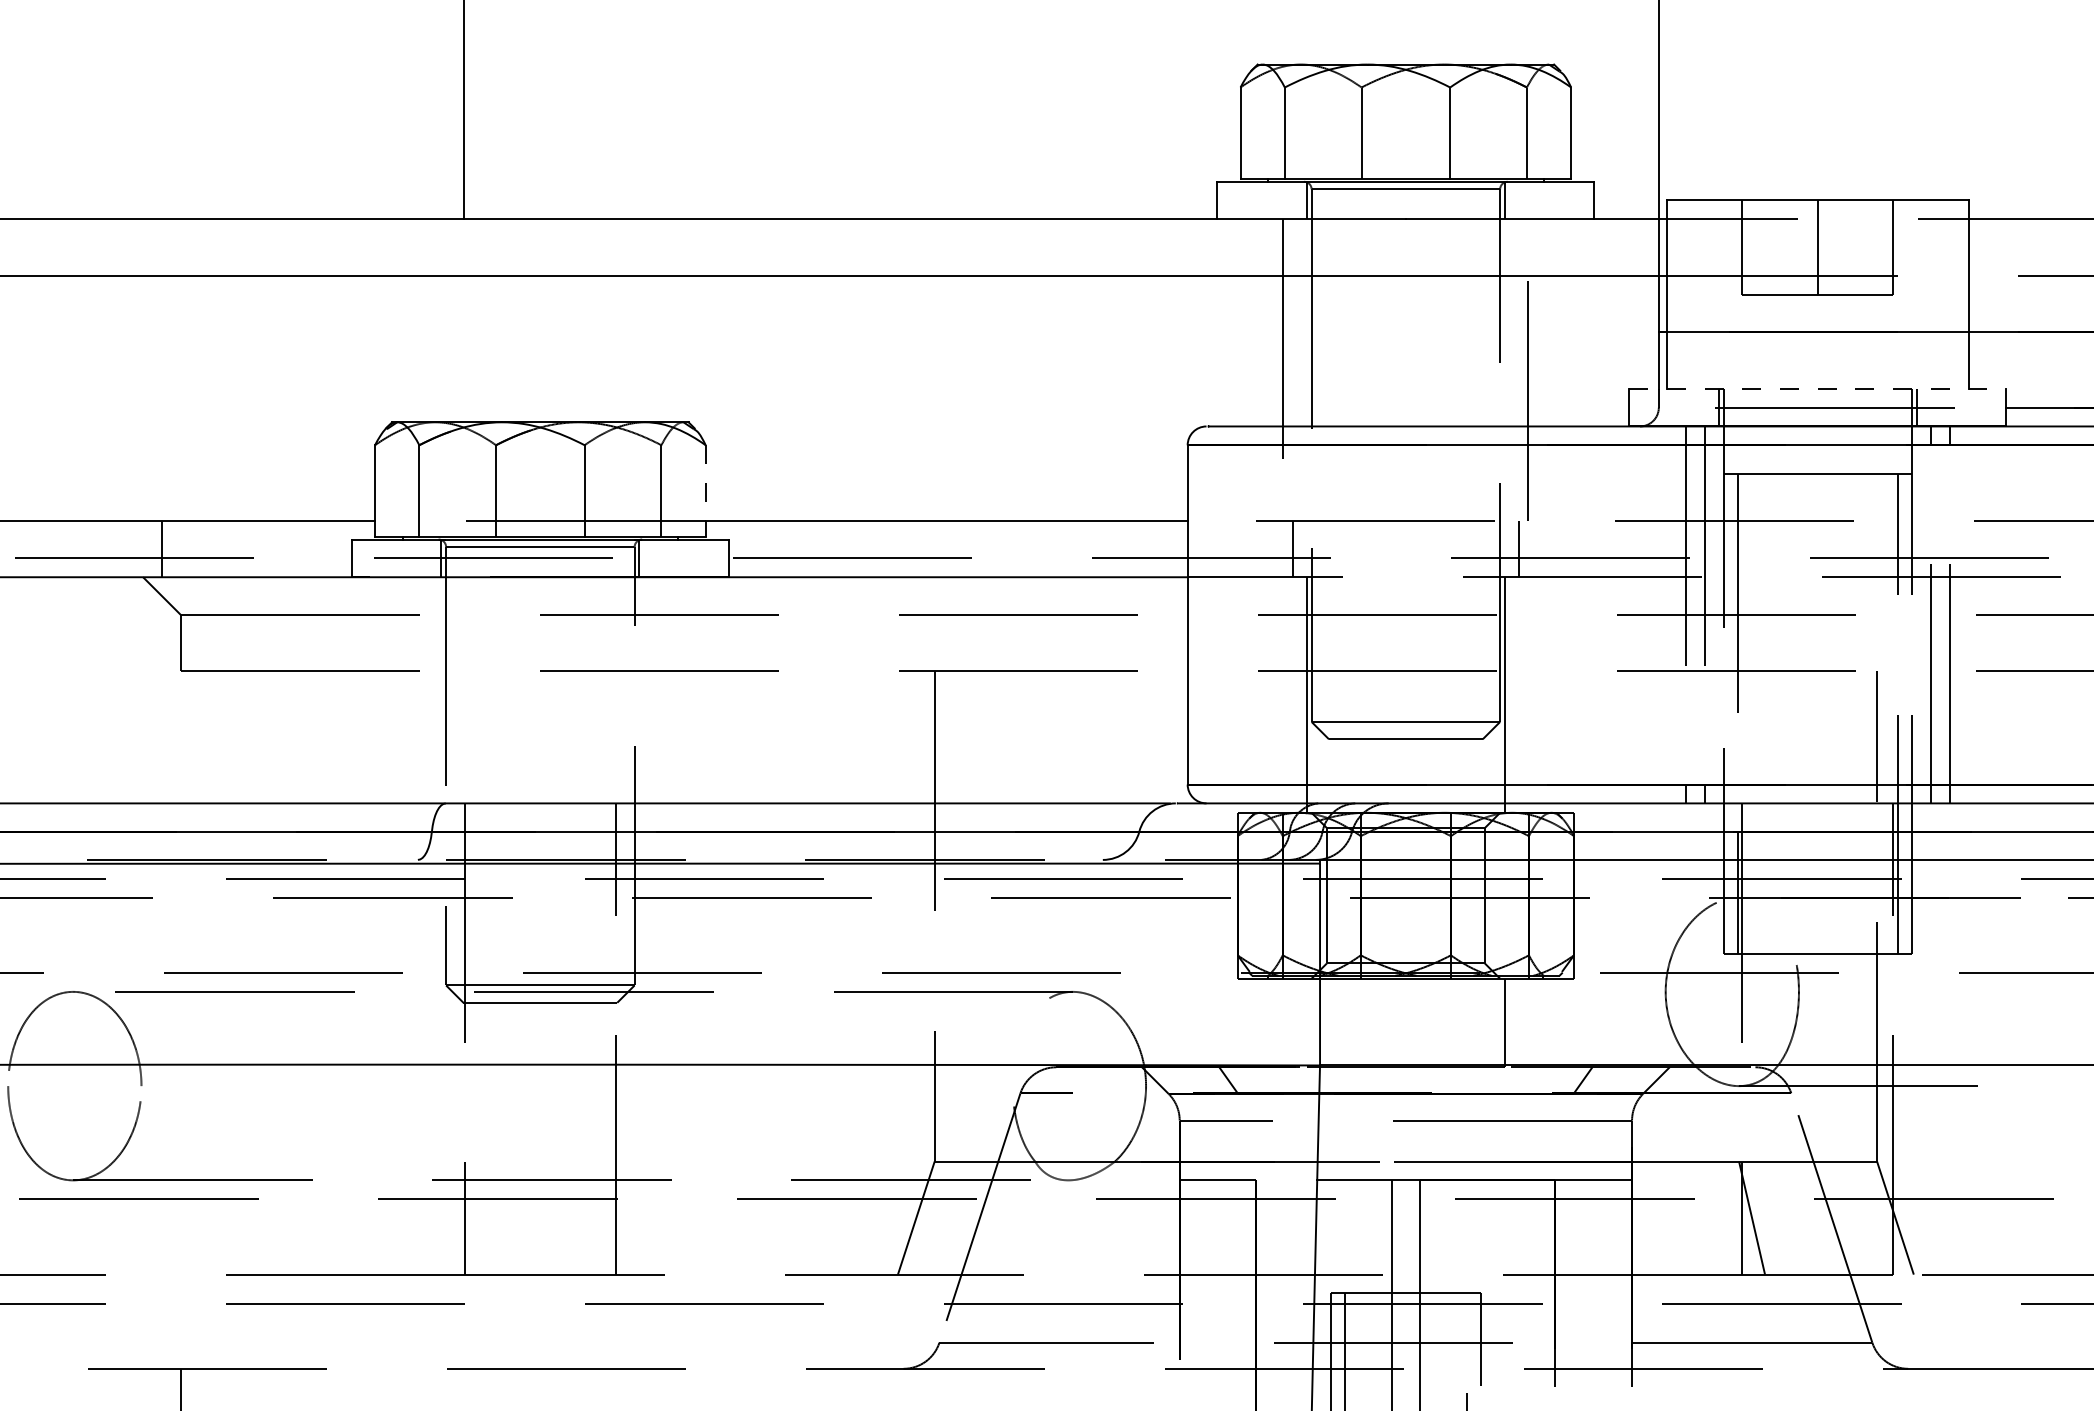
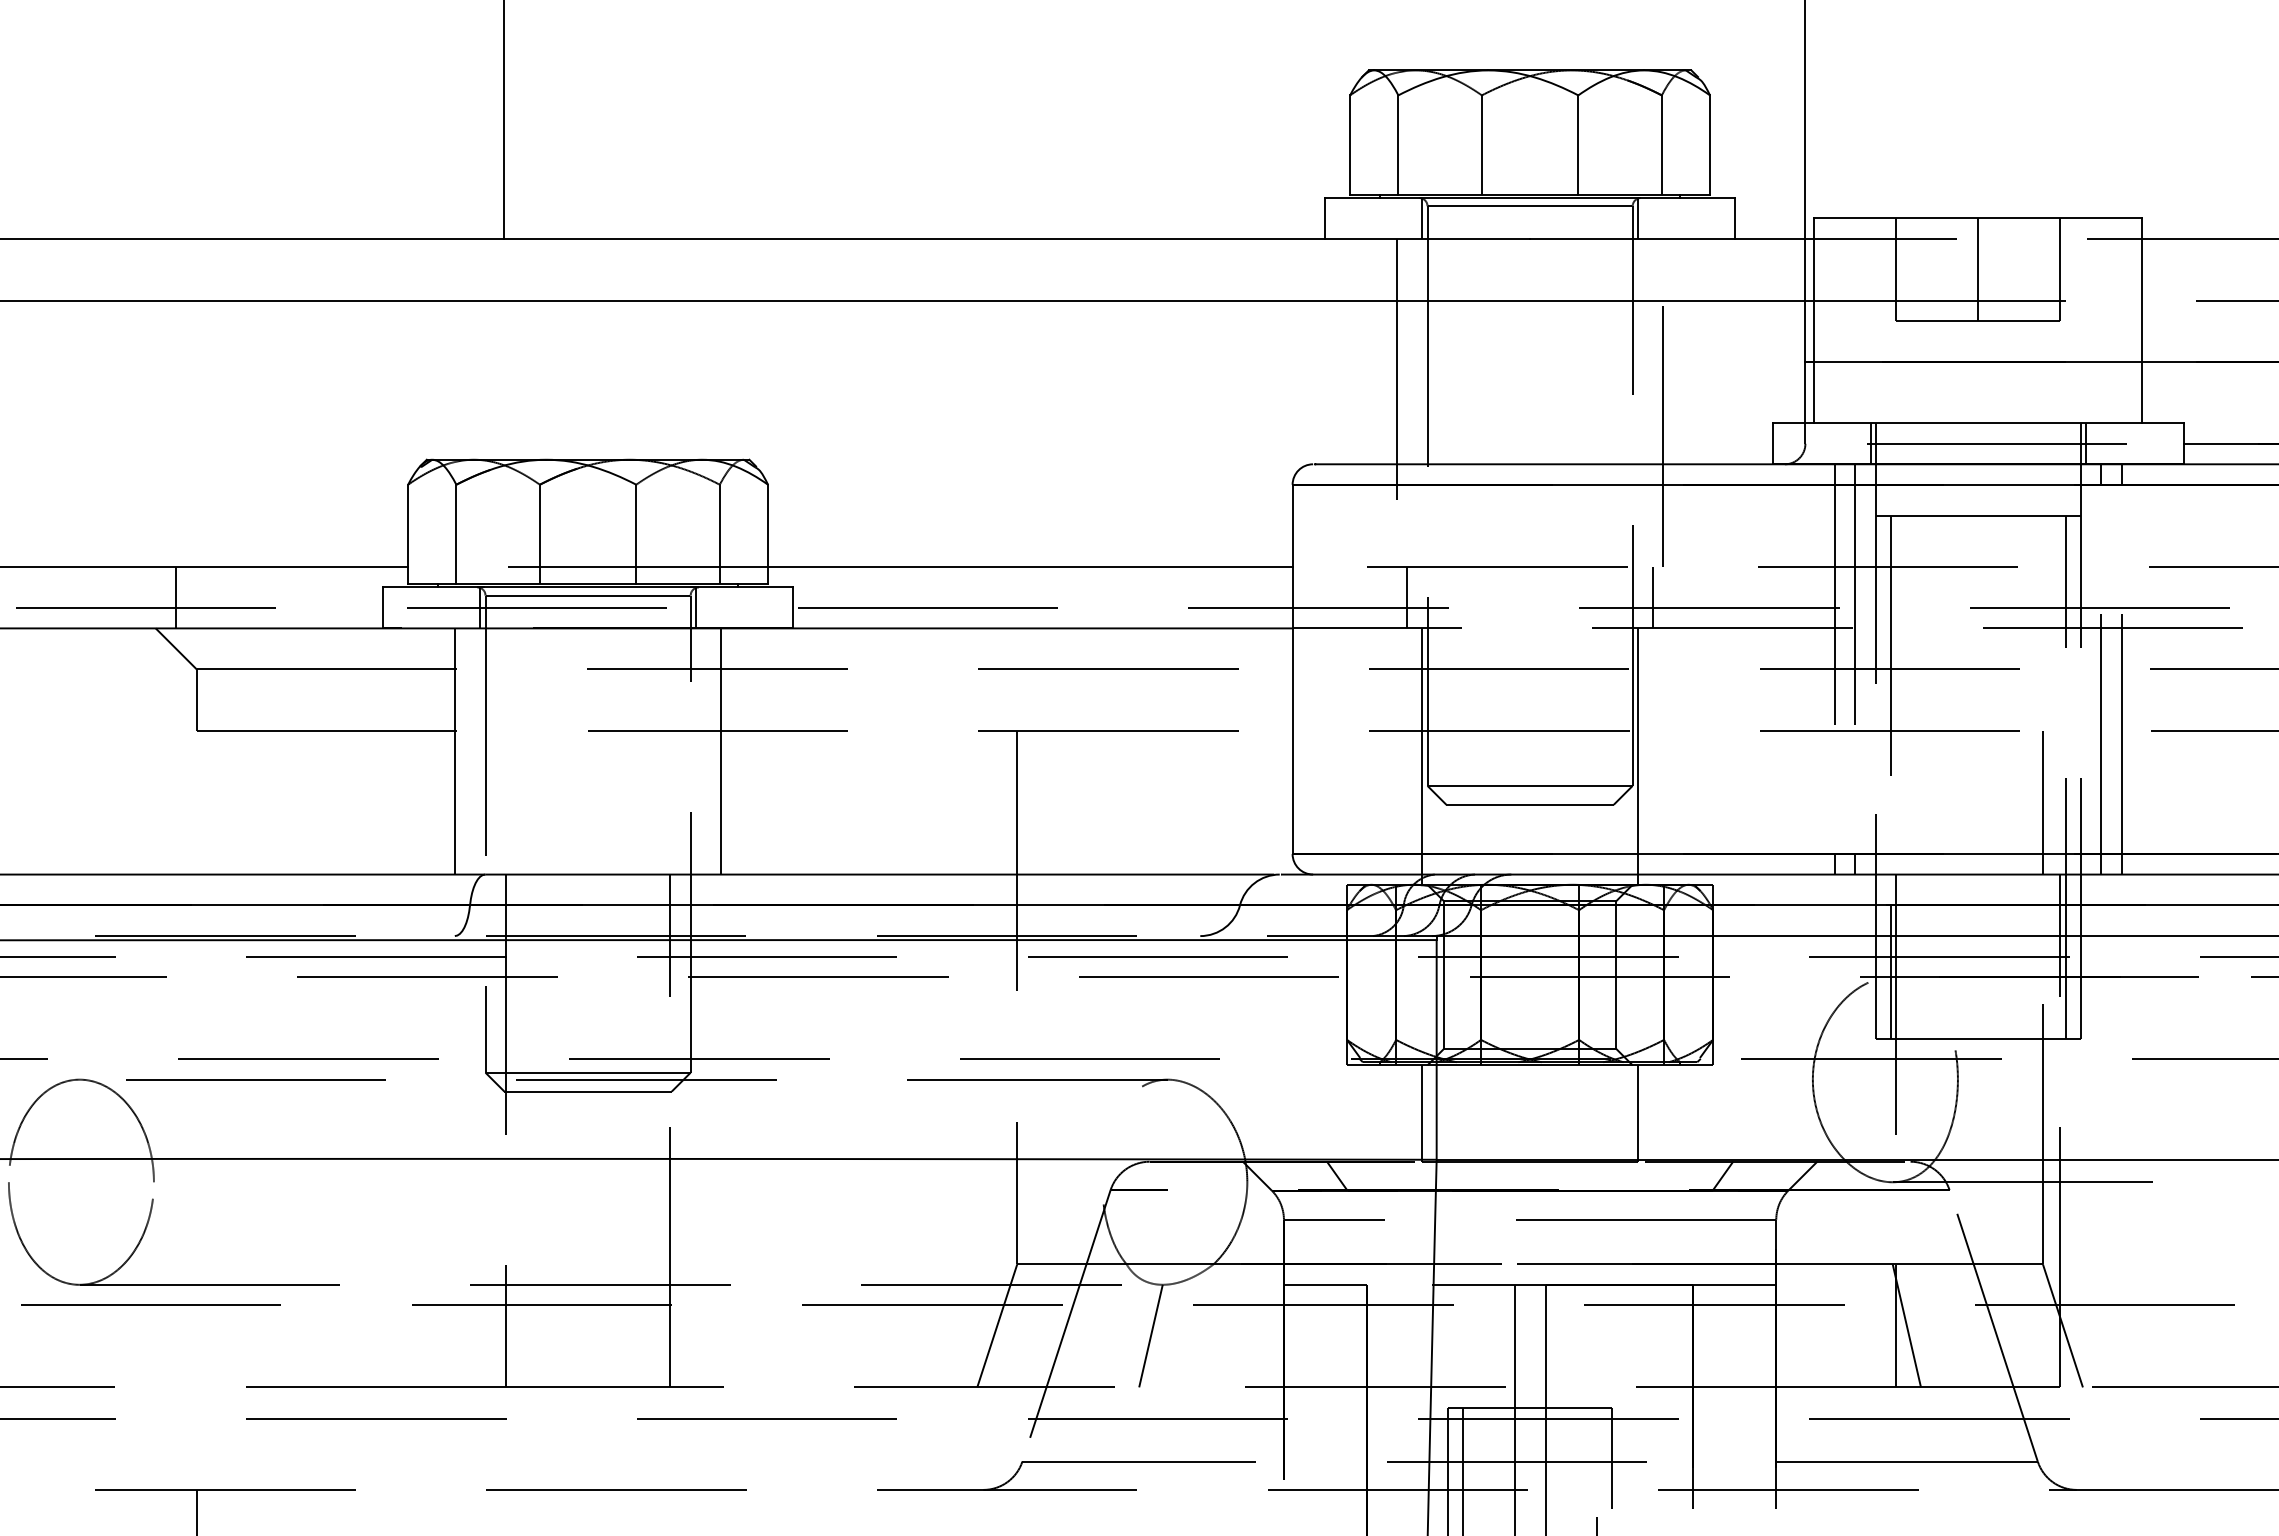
line: (1817, 388) -> (1978, 423), dashed -> solid
line: (706, 490) -> (768, 534), dashed -> solid
line: (417, 690) -> (454, 751), added
line: (662, 690) -> (721, 751), added
line: (1307, 1022) -> (1422, 1113), added
line: (1057, 1226) -> (1150, 1335), added

